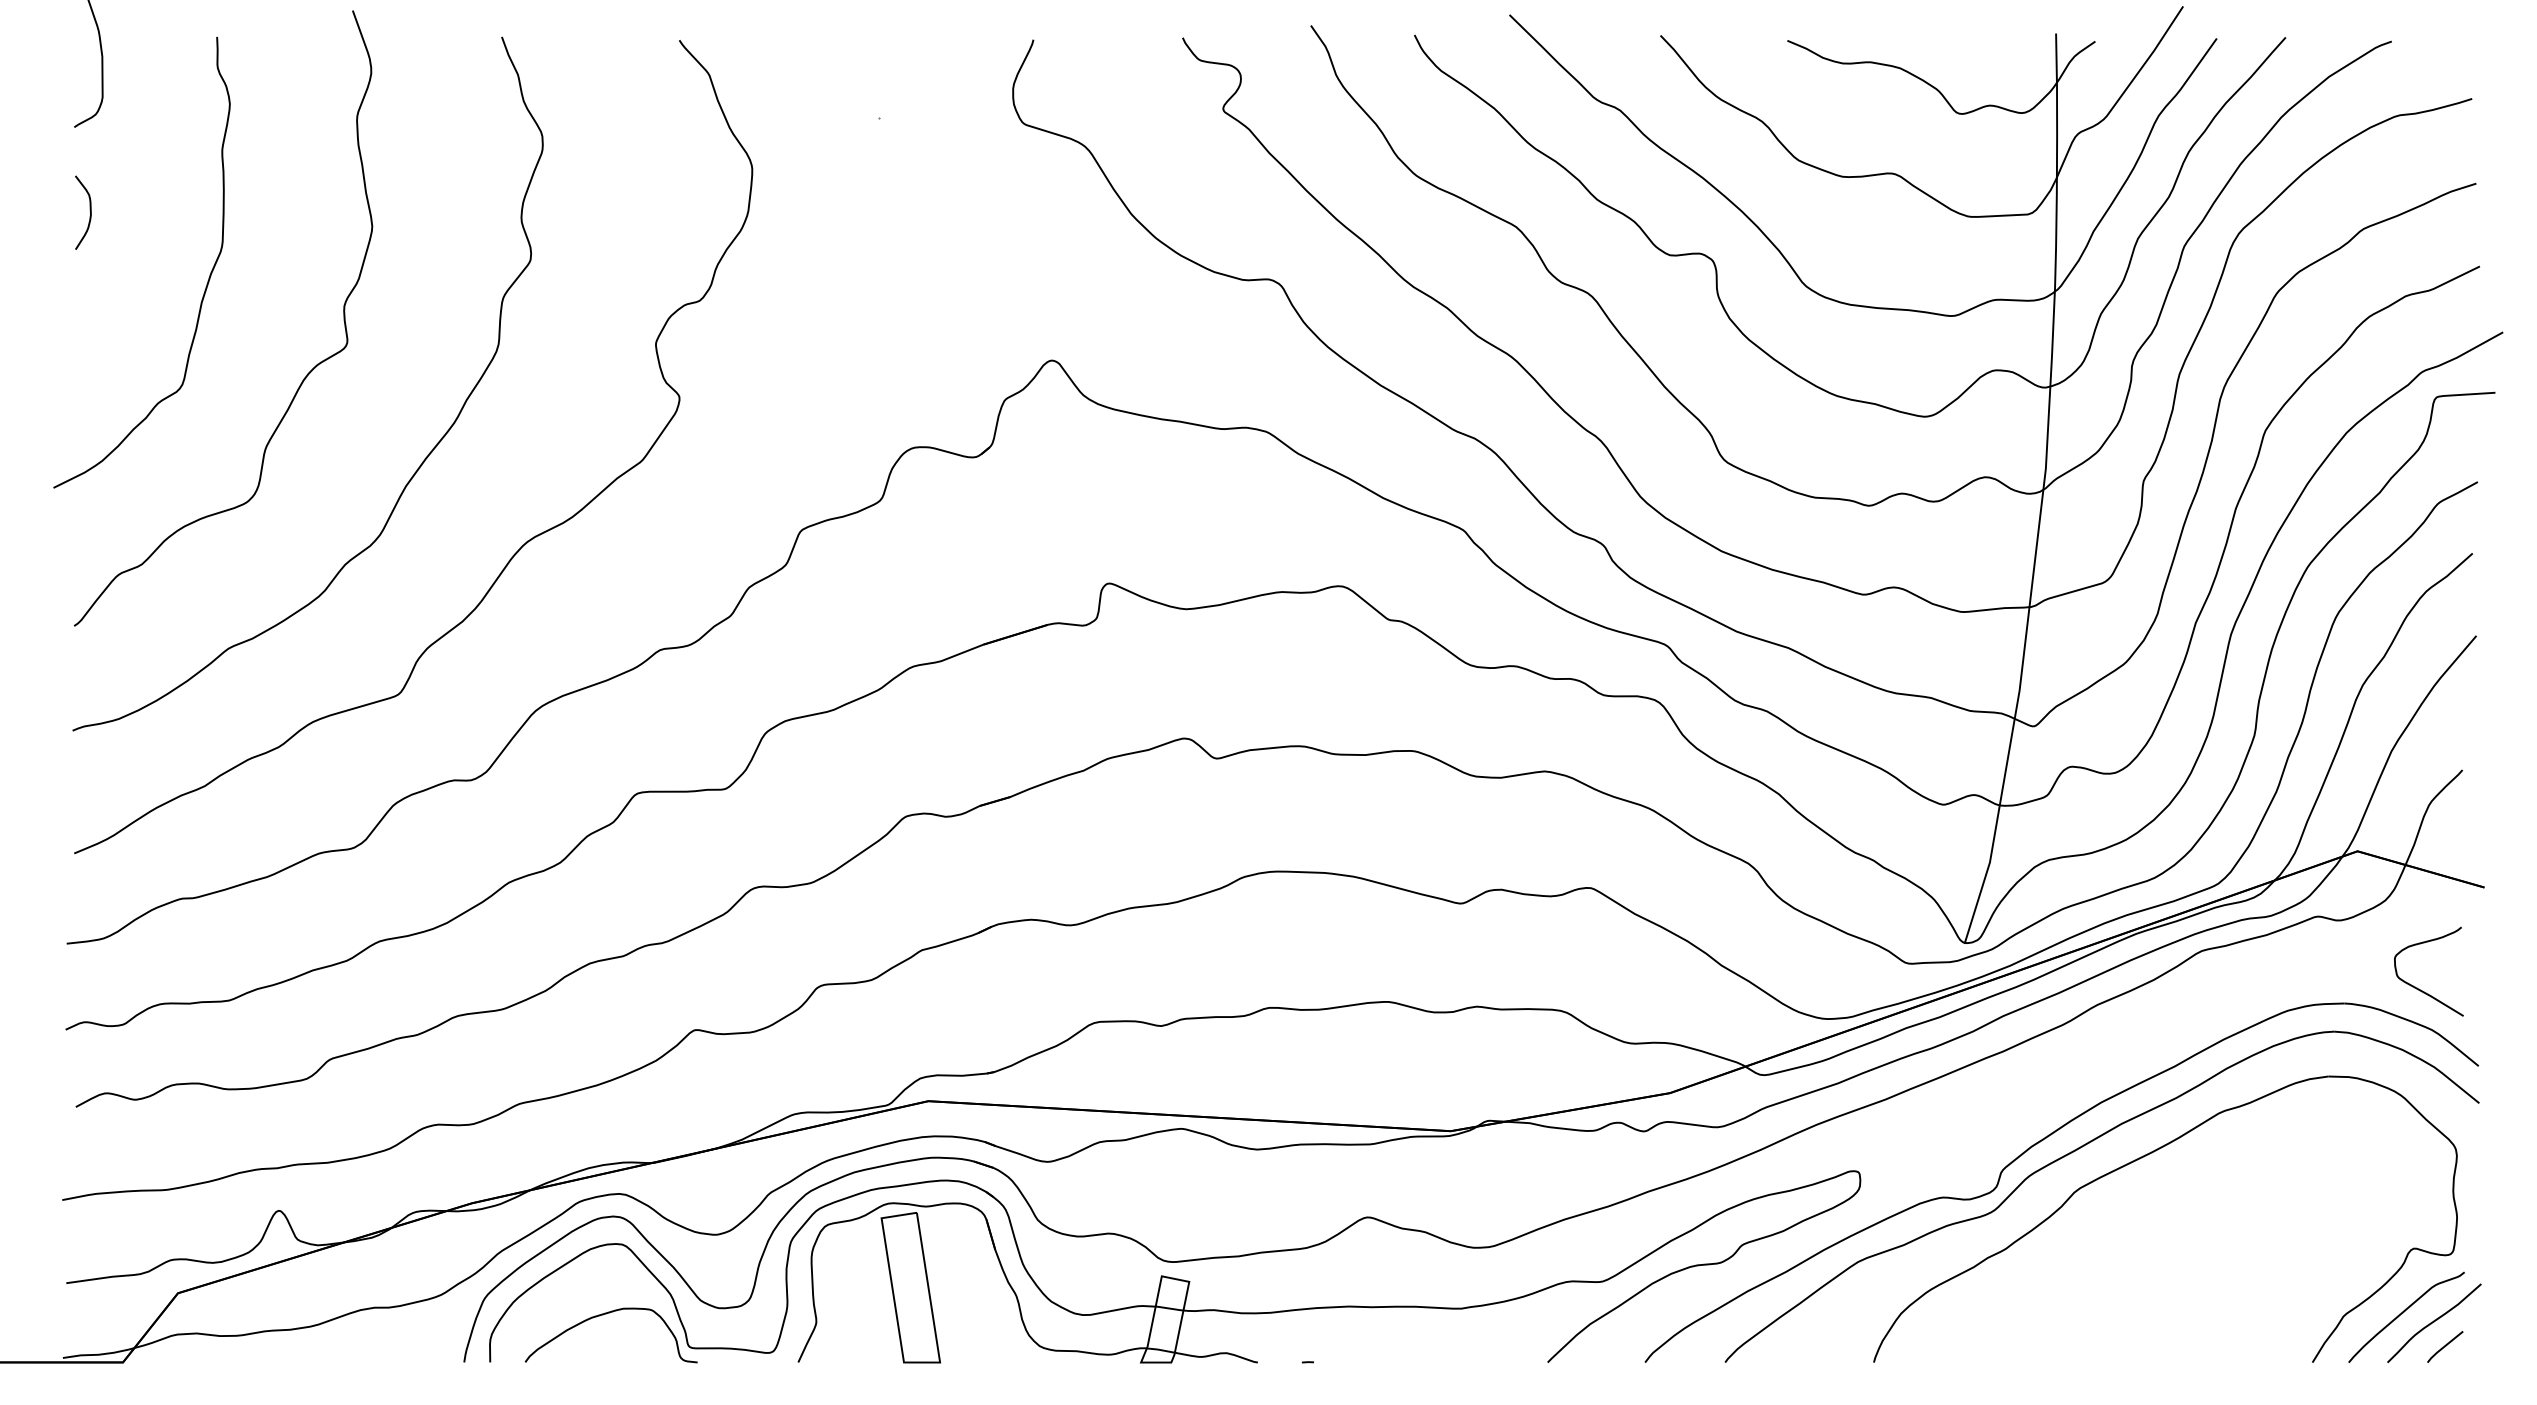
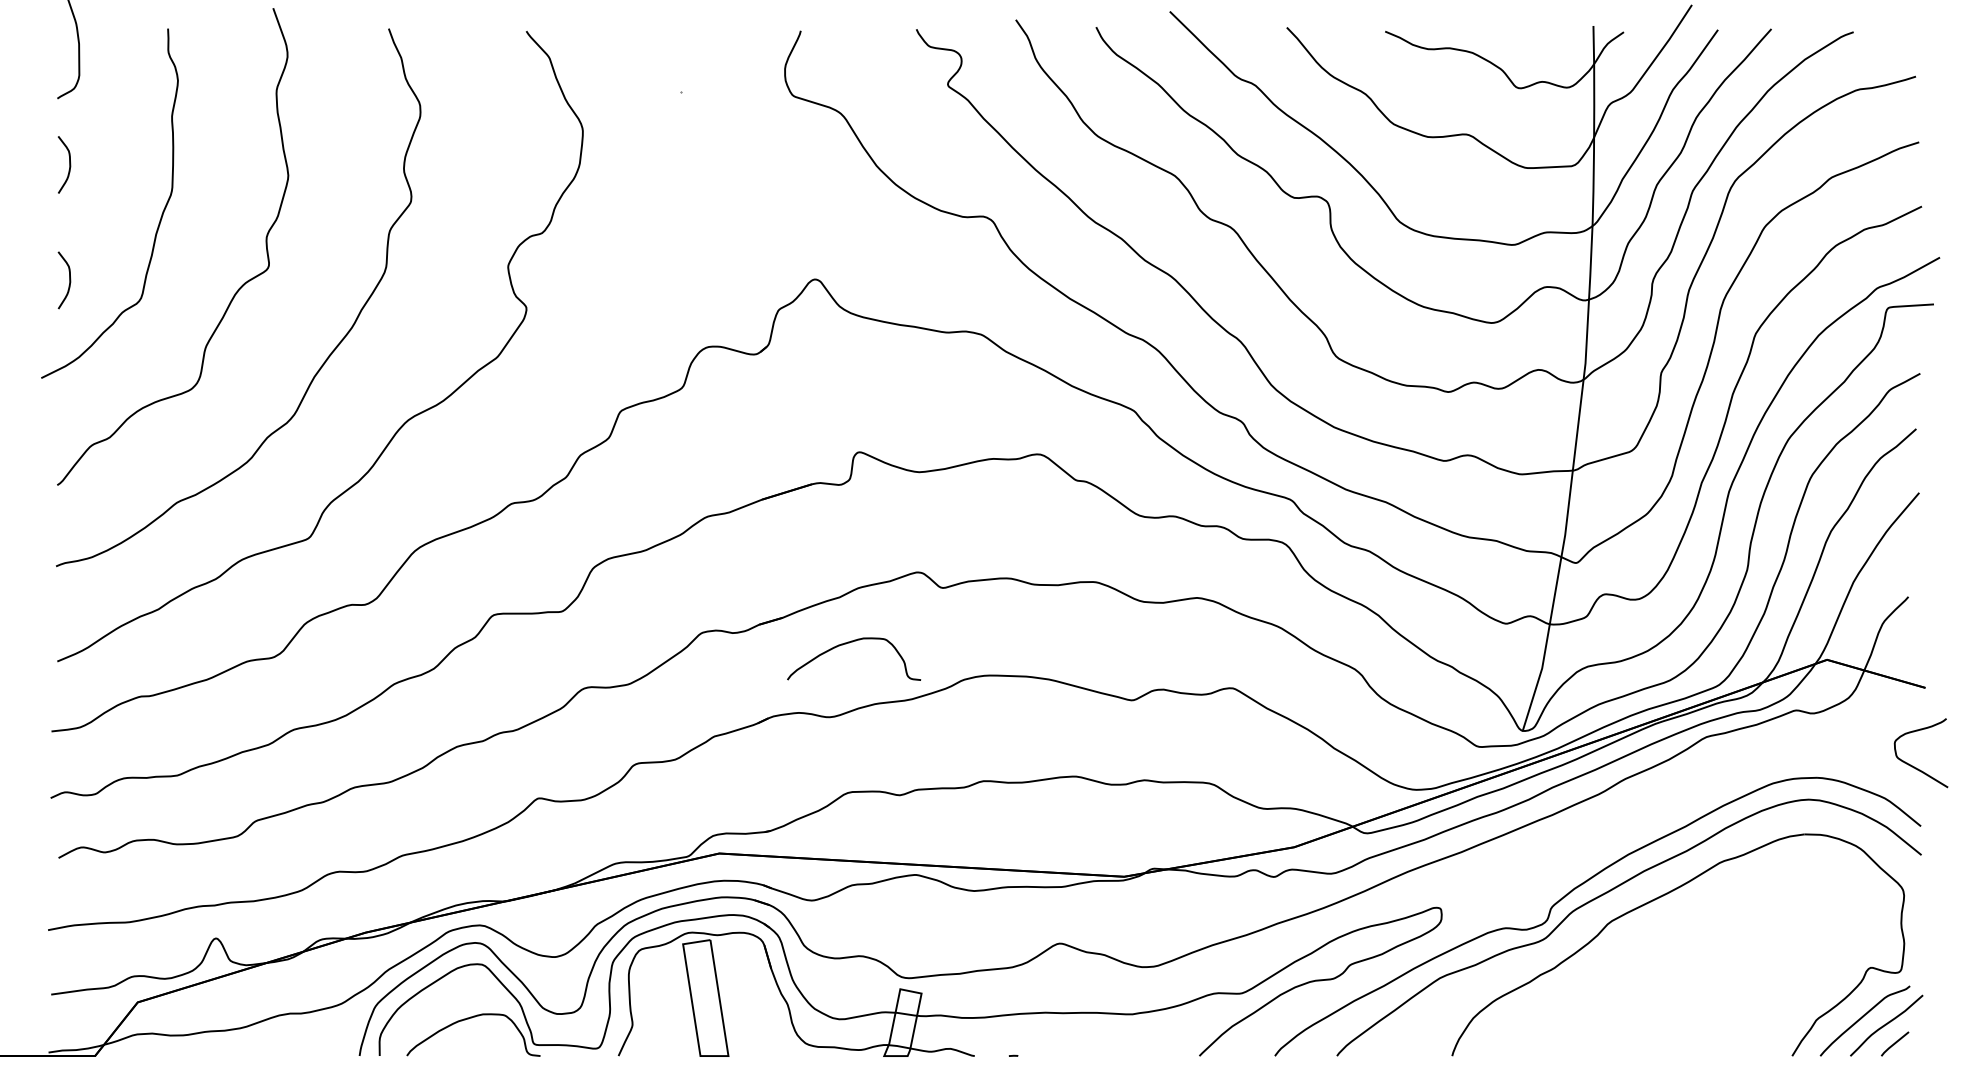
curve: (89, 360) -> (69, 279), added
curve: (1094, 830) -> (848, 643), added
curve: (2419, 988) -> (1913, 766), moved

